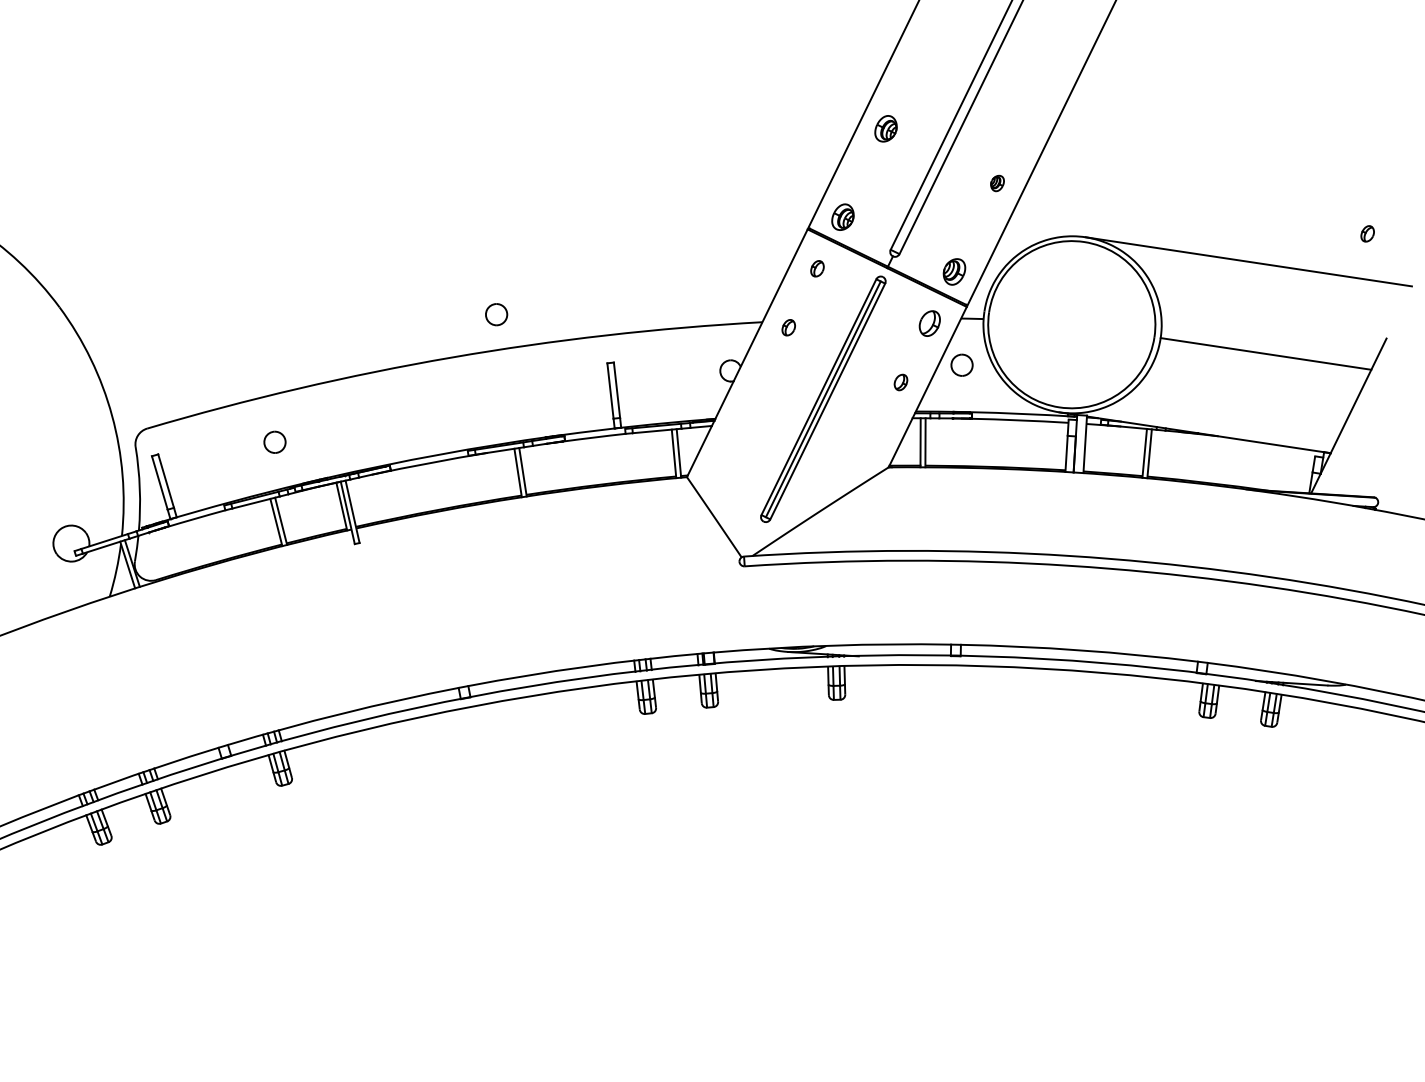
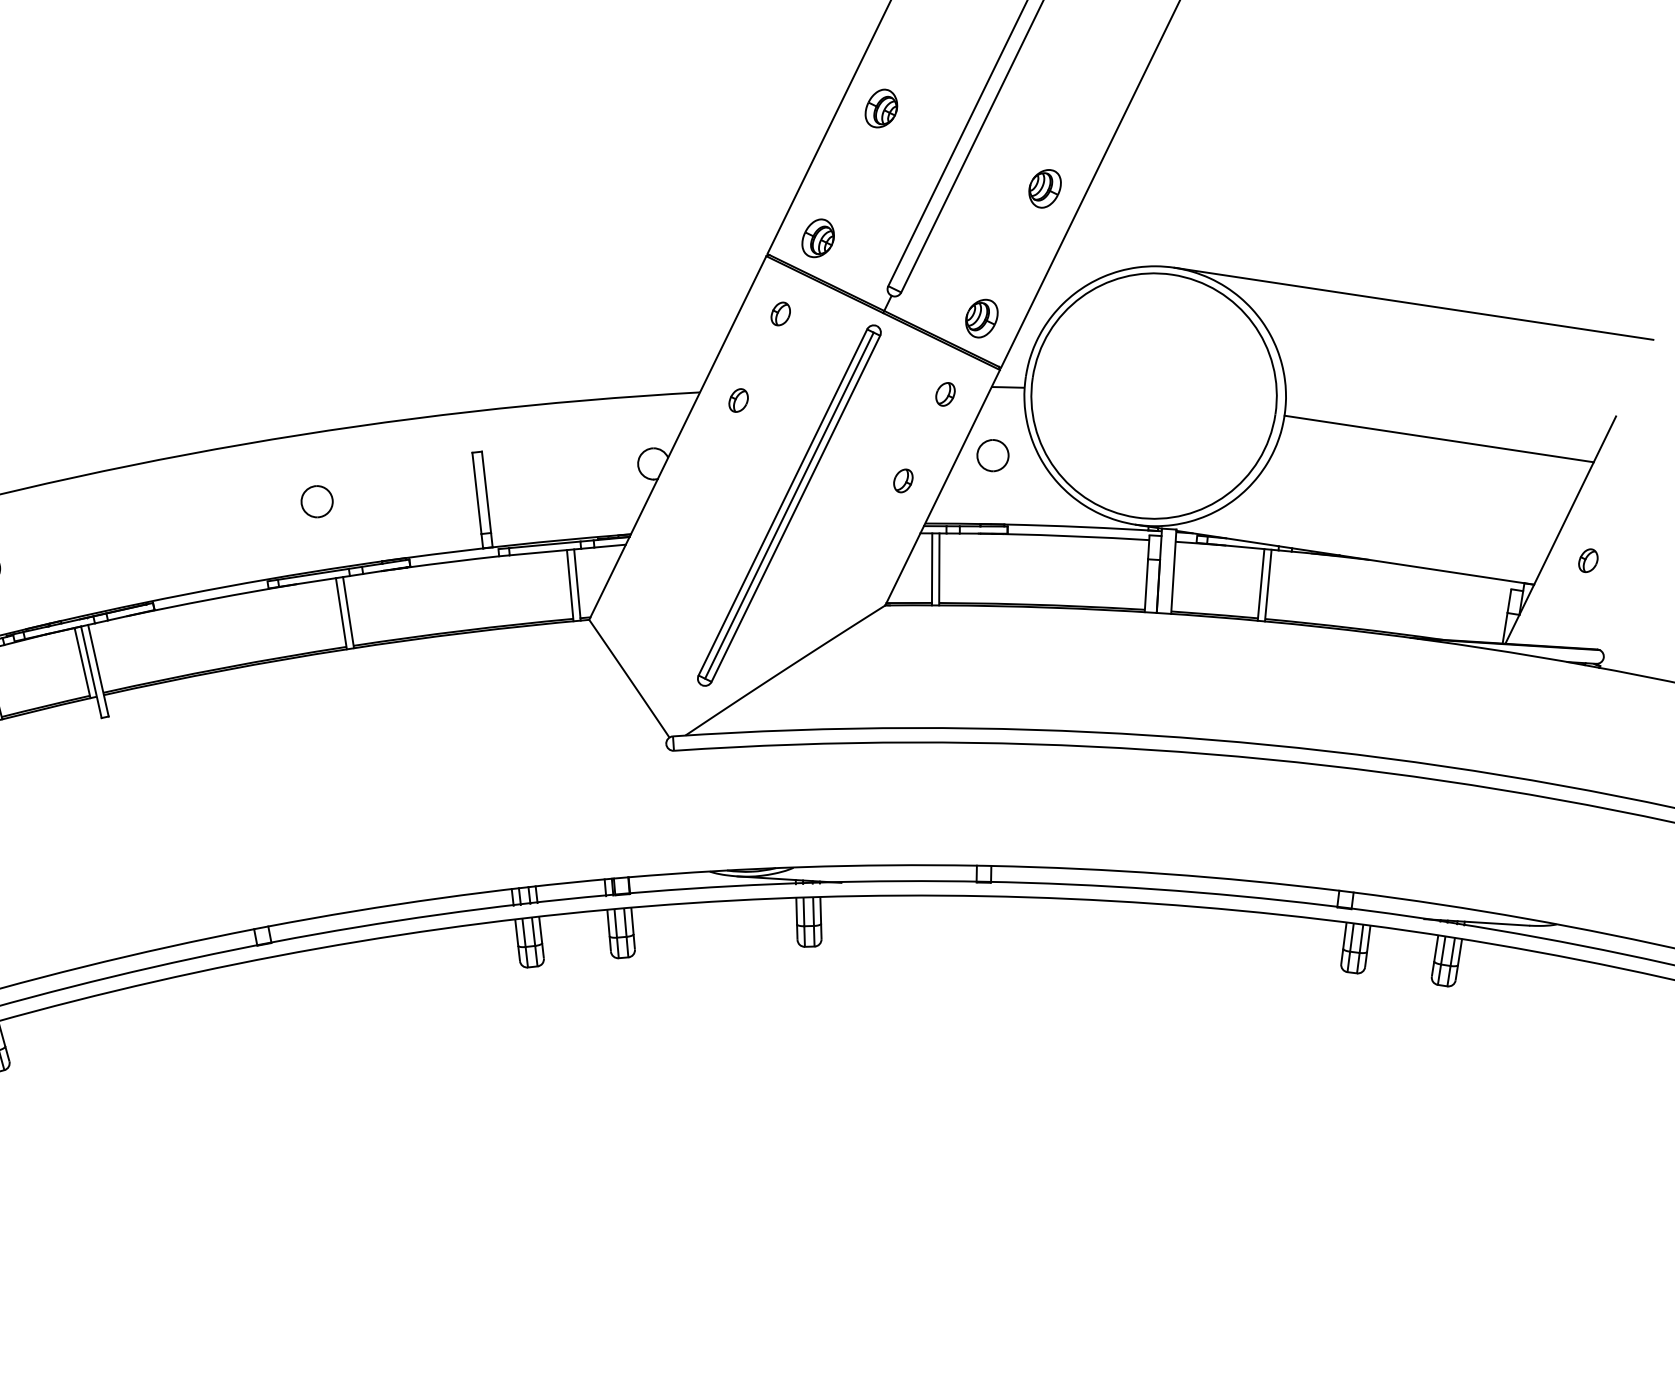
part: (997, 183) -> (1045, 188), size x1.67
part: (1367, 233) -> (1588, 560), moved
part: (496, 314) -> (316, 501), moved
part: (929, 323) -> (945, 394), size x0.62

